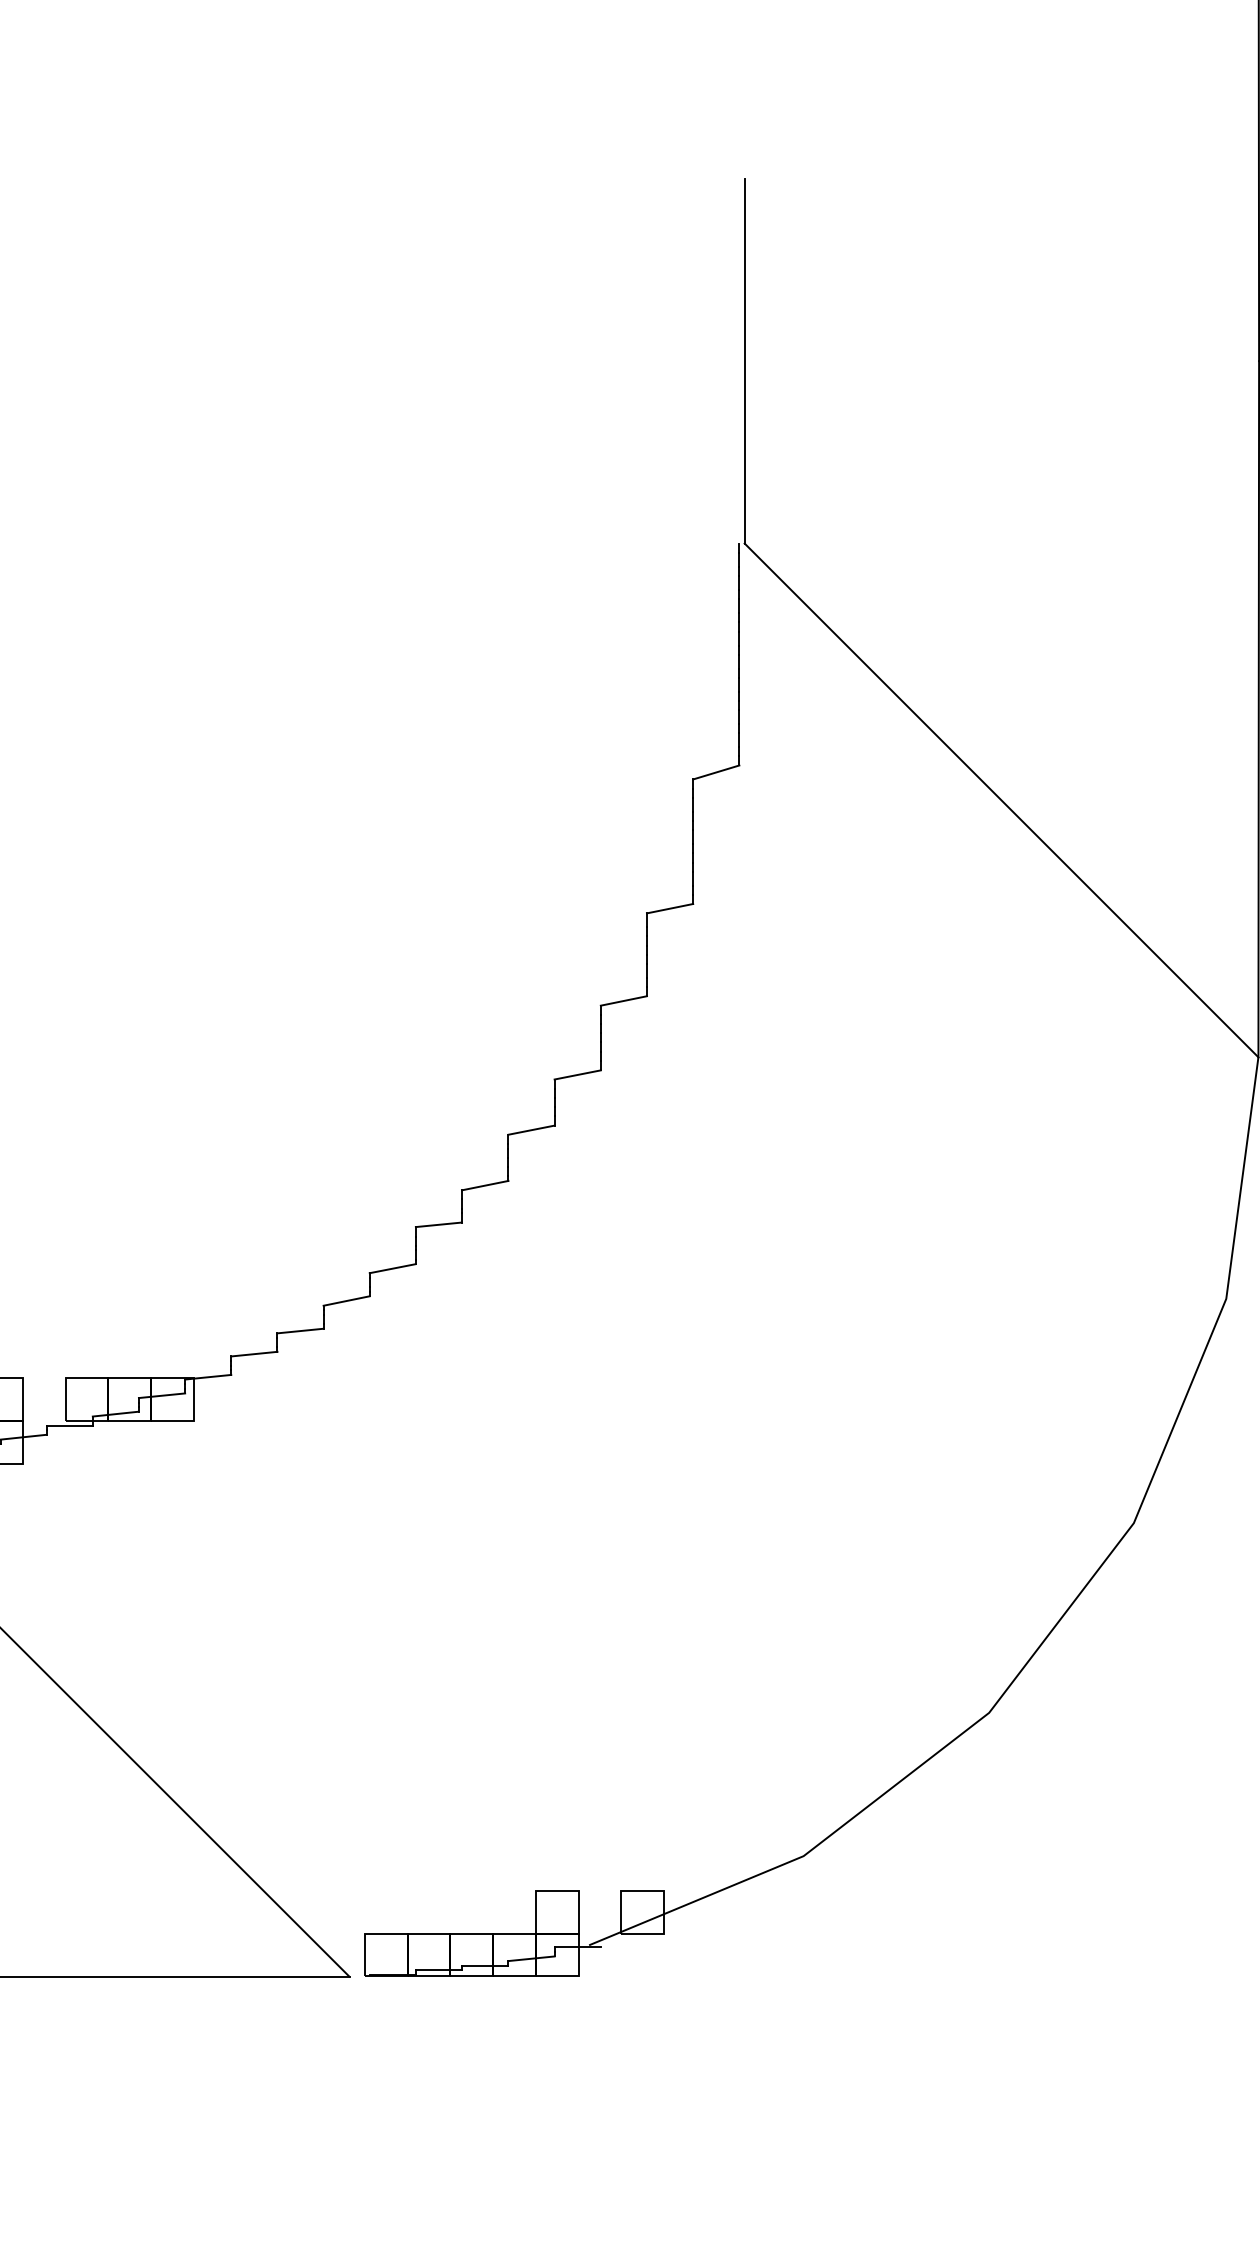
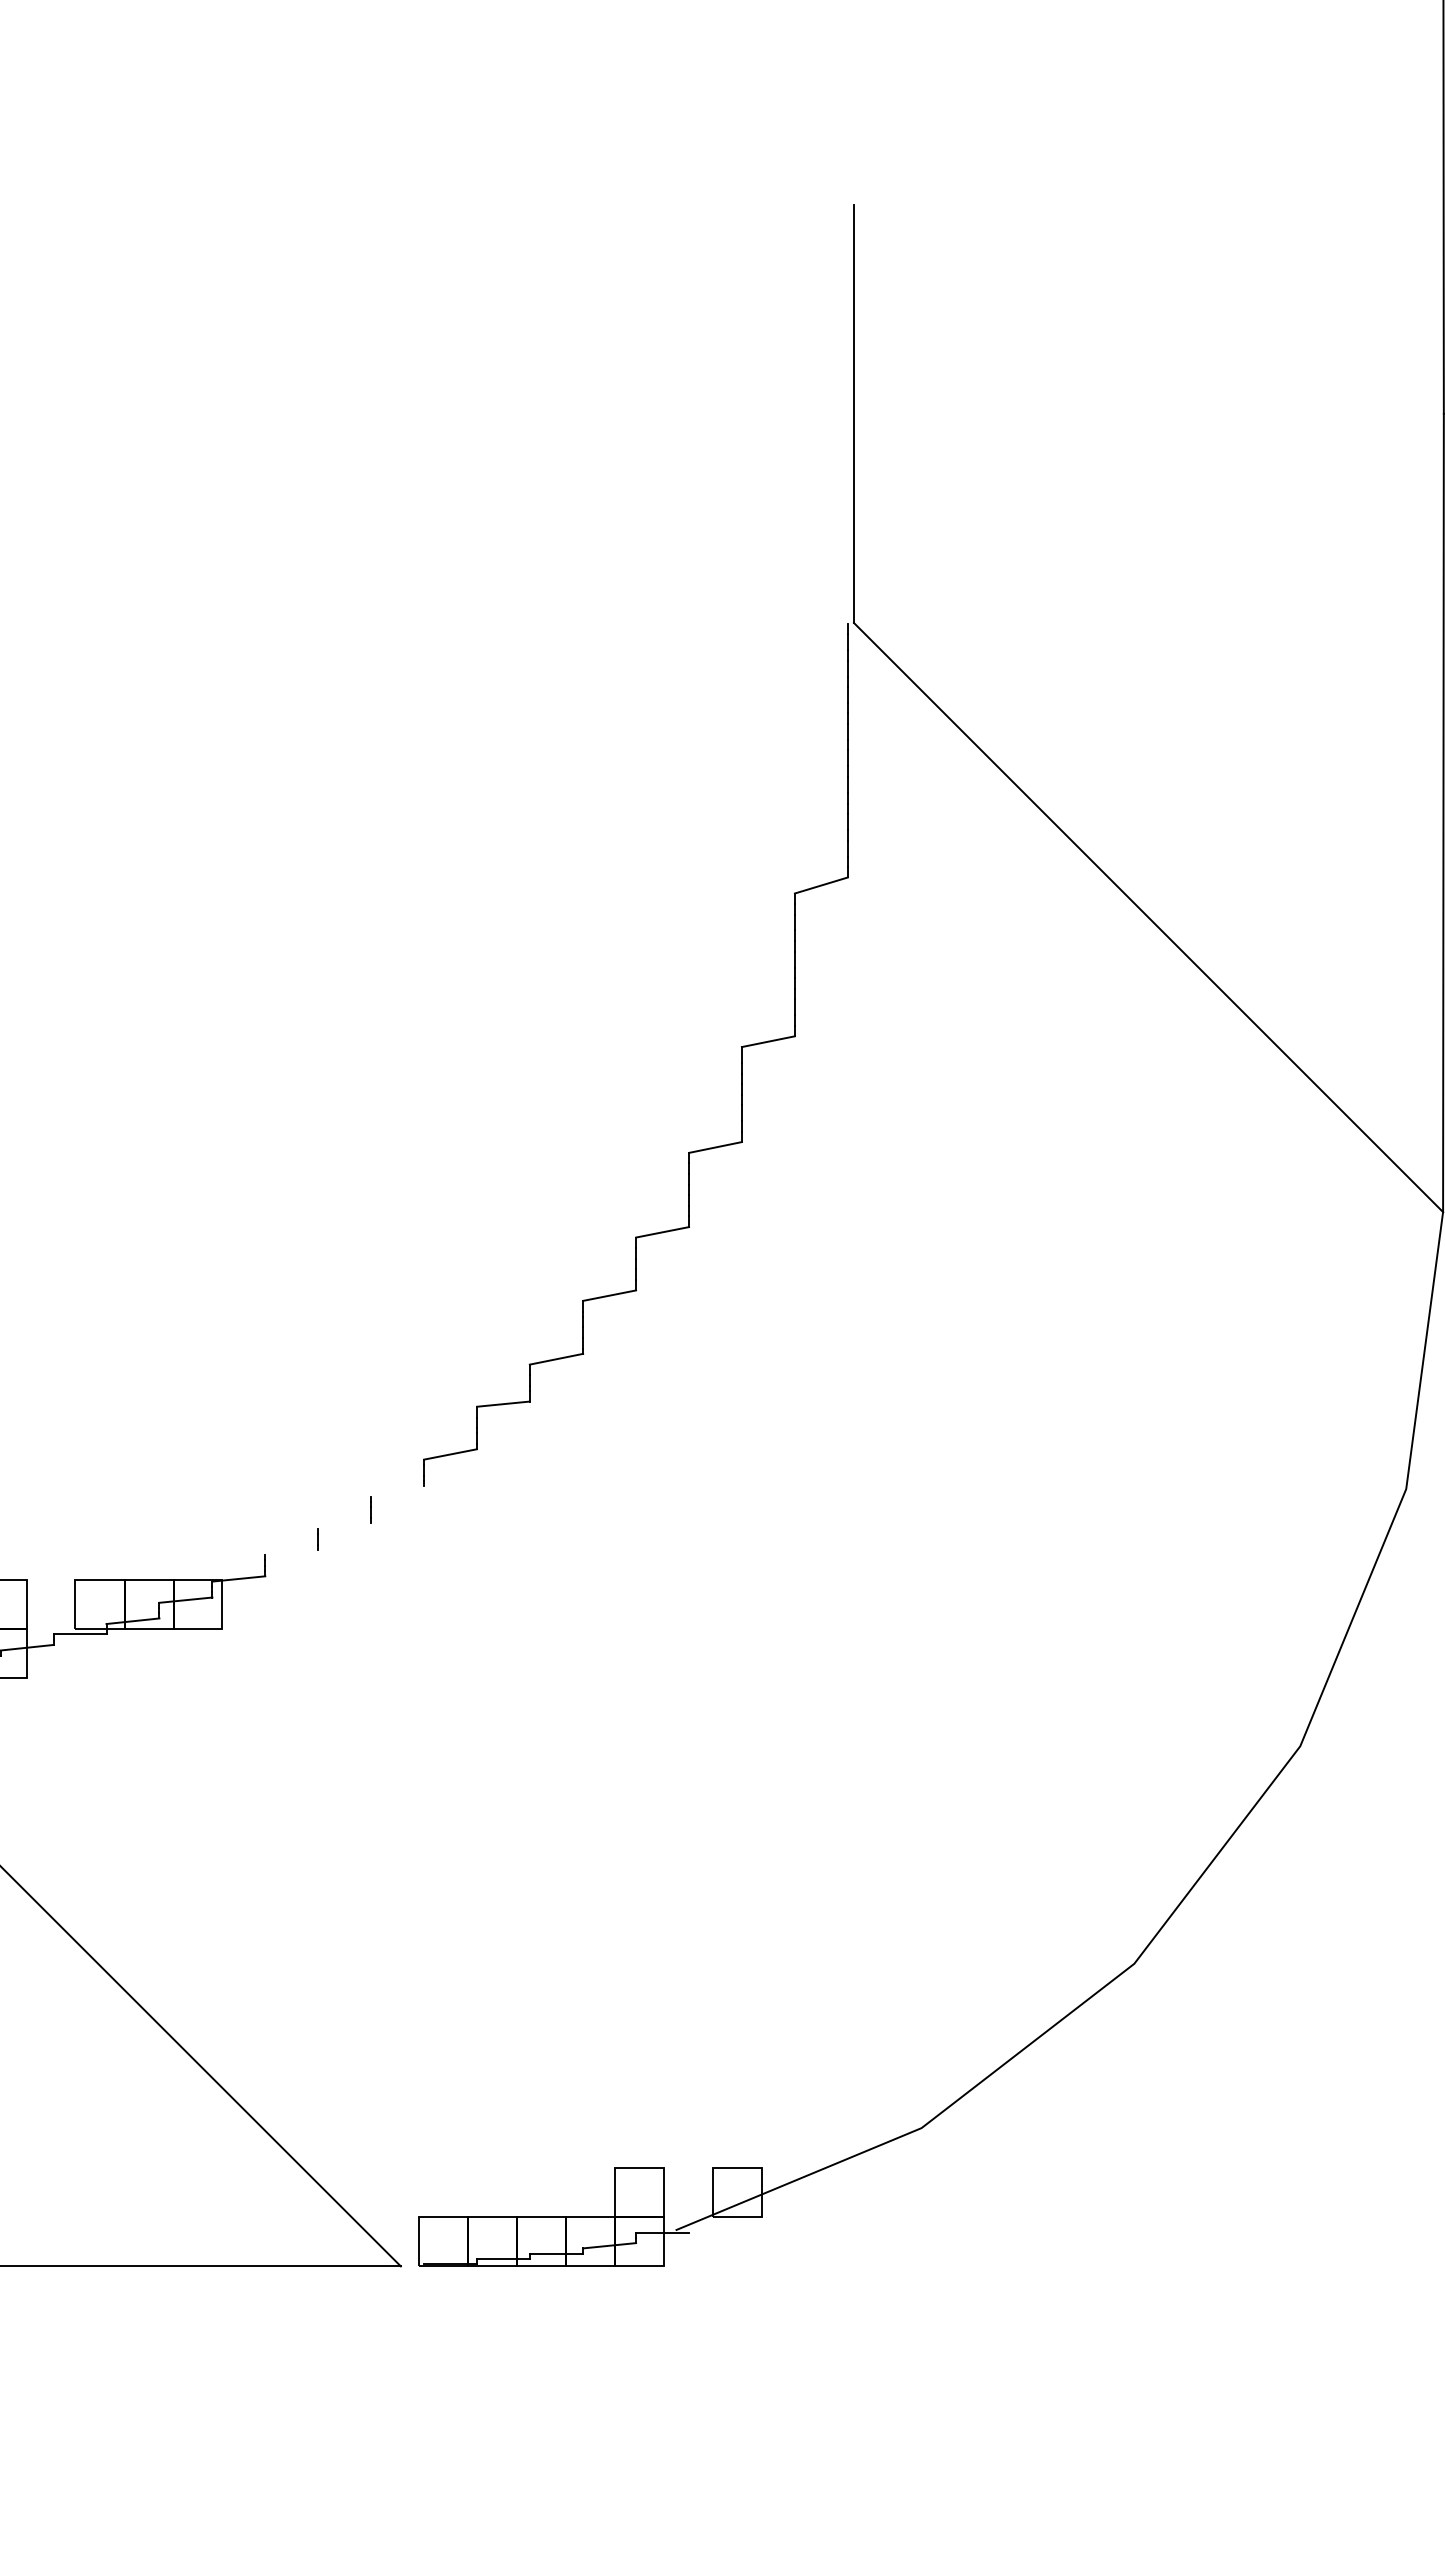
line: (346, 1300) -> (397, 1491), removed
line: (300, 1330) -> (344, 1525), removed
line: (254, 1354) -> (291, 1552), removed

